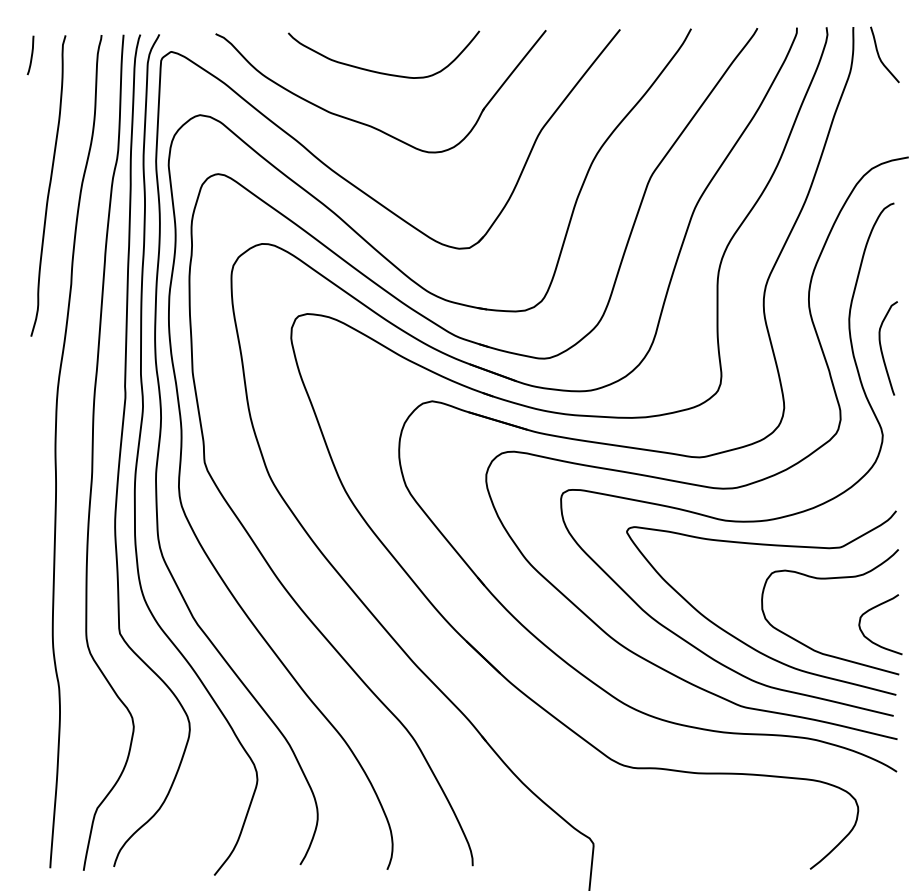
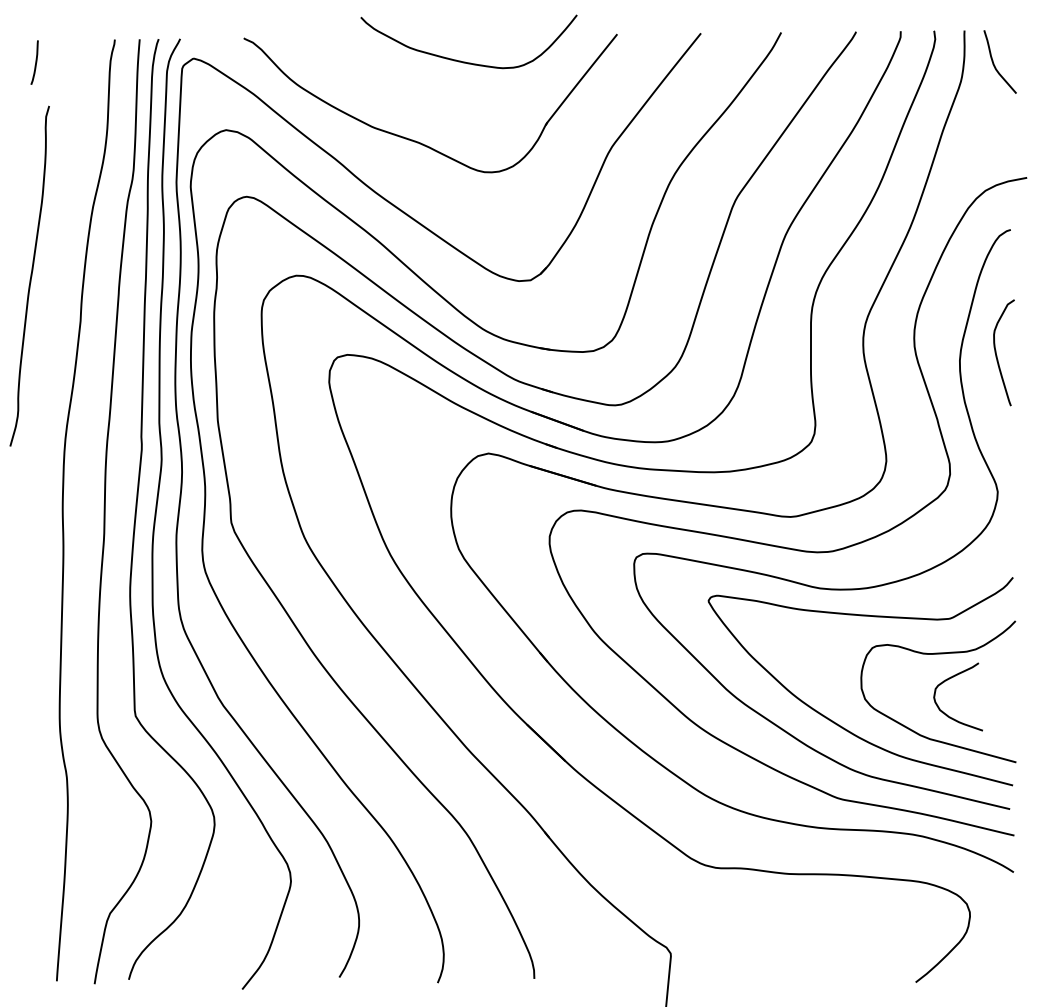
curve: (380, 72) -> (465, 61), moved
curve: (49, 185) -> (30, 275), moved
curve: (882, 350) -> (997, 355), moved
curve: (870, 610) -> (946, 681), moved

